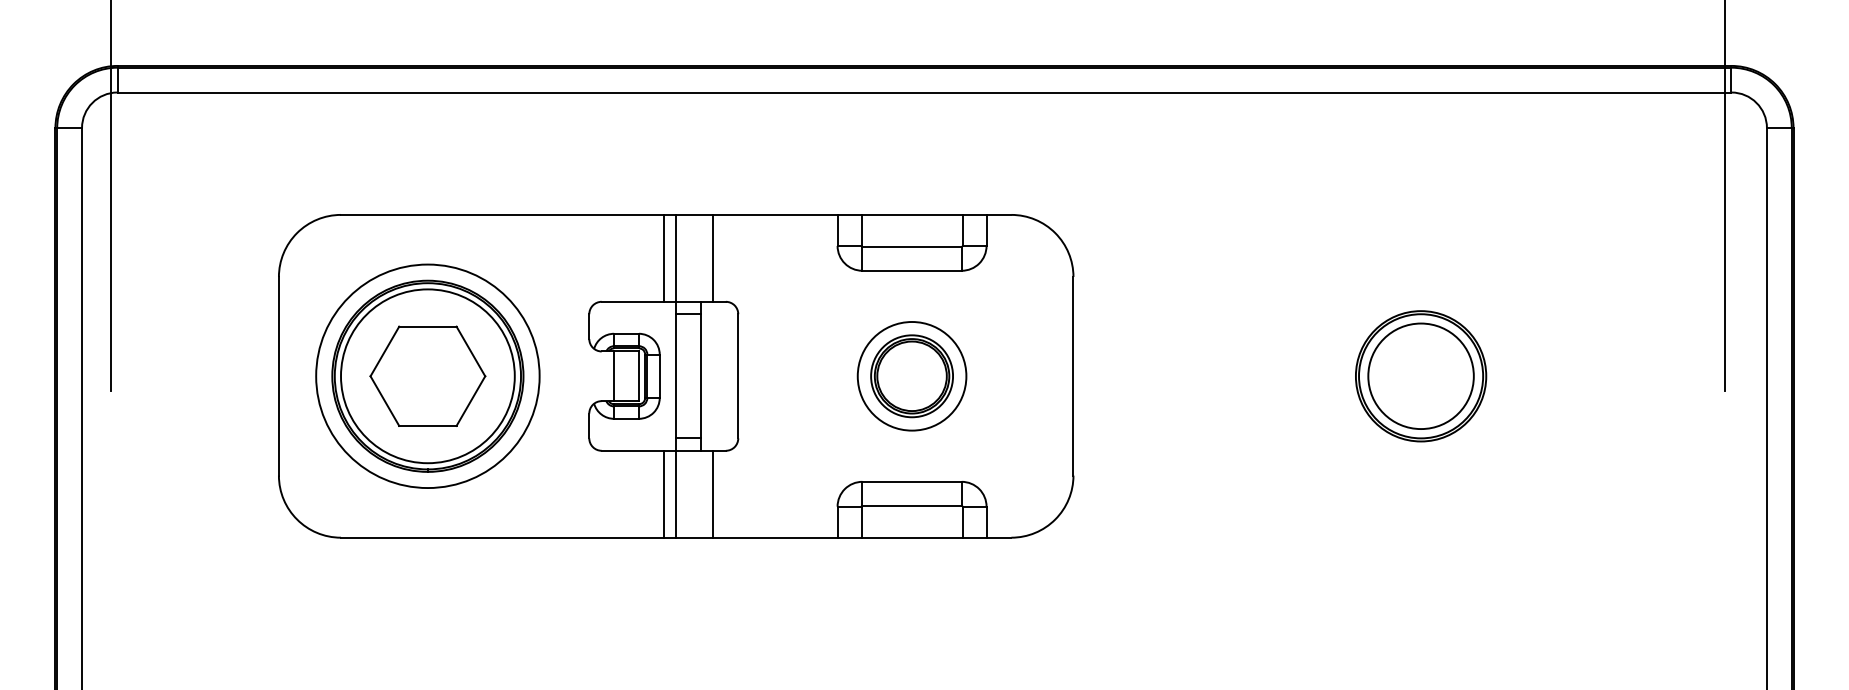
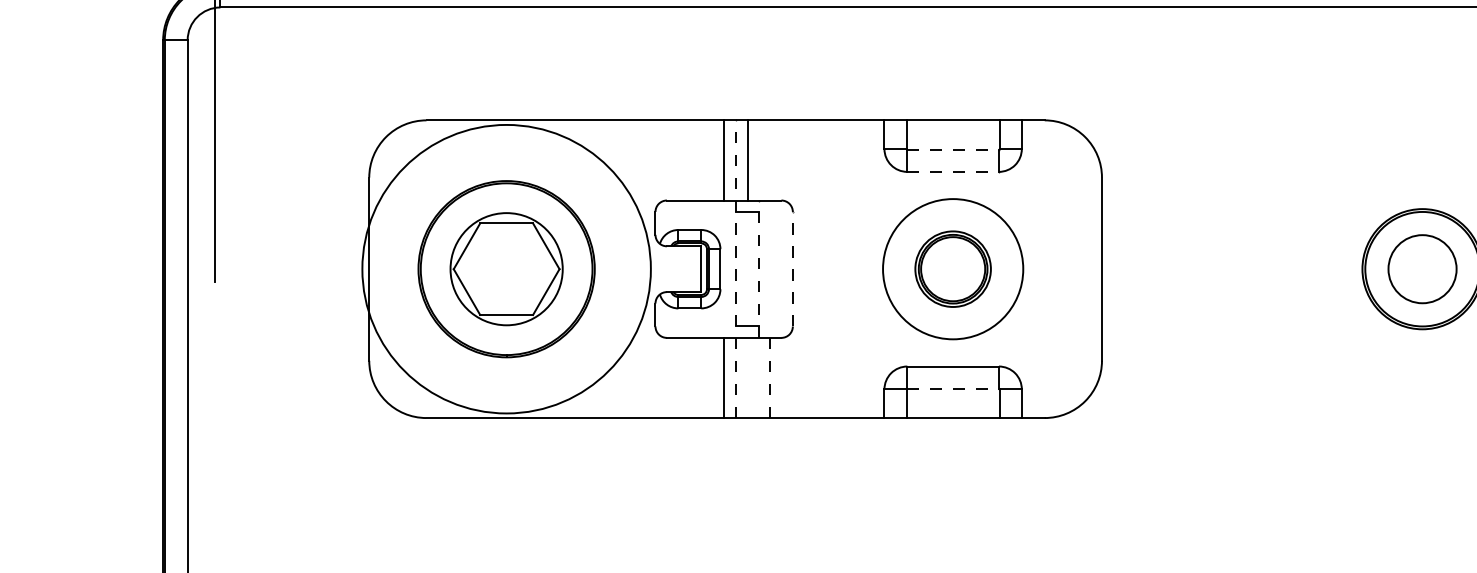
line: (912, 246) -> (953, 149), solid -> dashed
line: (713, 257) -> (747, 159), moved
line: (912, 270) -> (953, 171), solid -> dashed
line: (676, 375) -> (735, 268), solid -> dashed
line: (701, 375) -> (758, 268), solid -> dashed
line: (738, 375) -> (793, 268), solid -> dashed
circle: (427, 376) -> (506, 269), size x0.7
circle: (427, 376) -> (506, 269), size x1.4
line: (614, 376) -> (678, 269), removed
circle: (911, 376) -> (952, 269), size x1.4
circle: (1420, 376) -> (1422, 269), size x0.7
line: (713, 493) -> (770, 377), solid -> dashed
line: (912, 505) -> (953, 388), solid -> dashed

